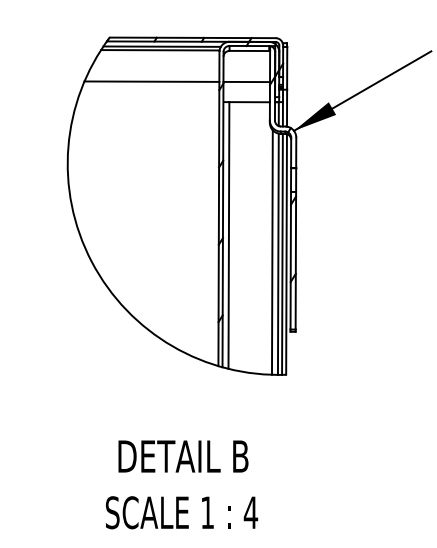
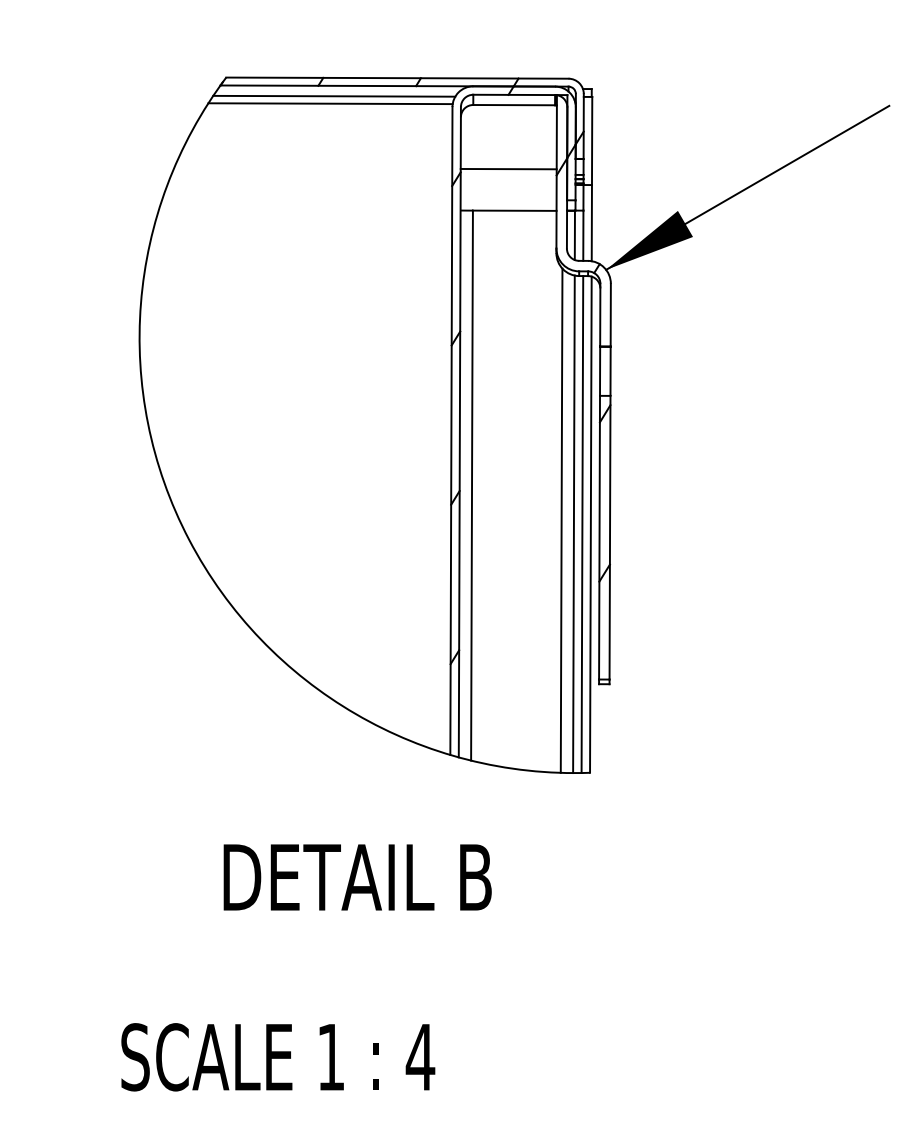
line: (151, 81) -> (312, 168), removed
text: (183, 456) -> (357, 877), moved
text: (182, 512) -> (279, 1056), moved

